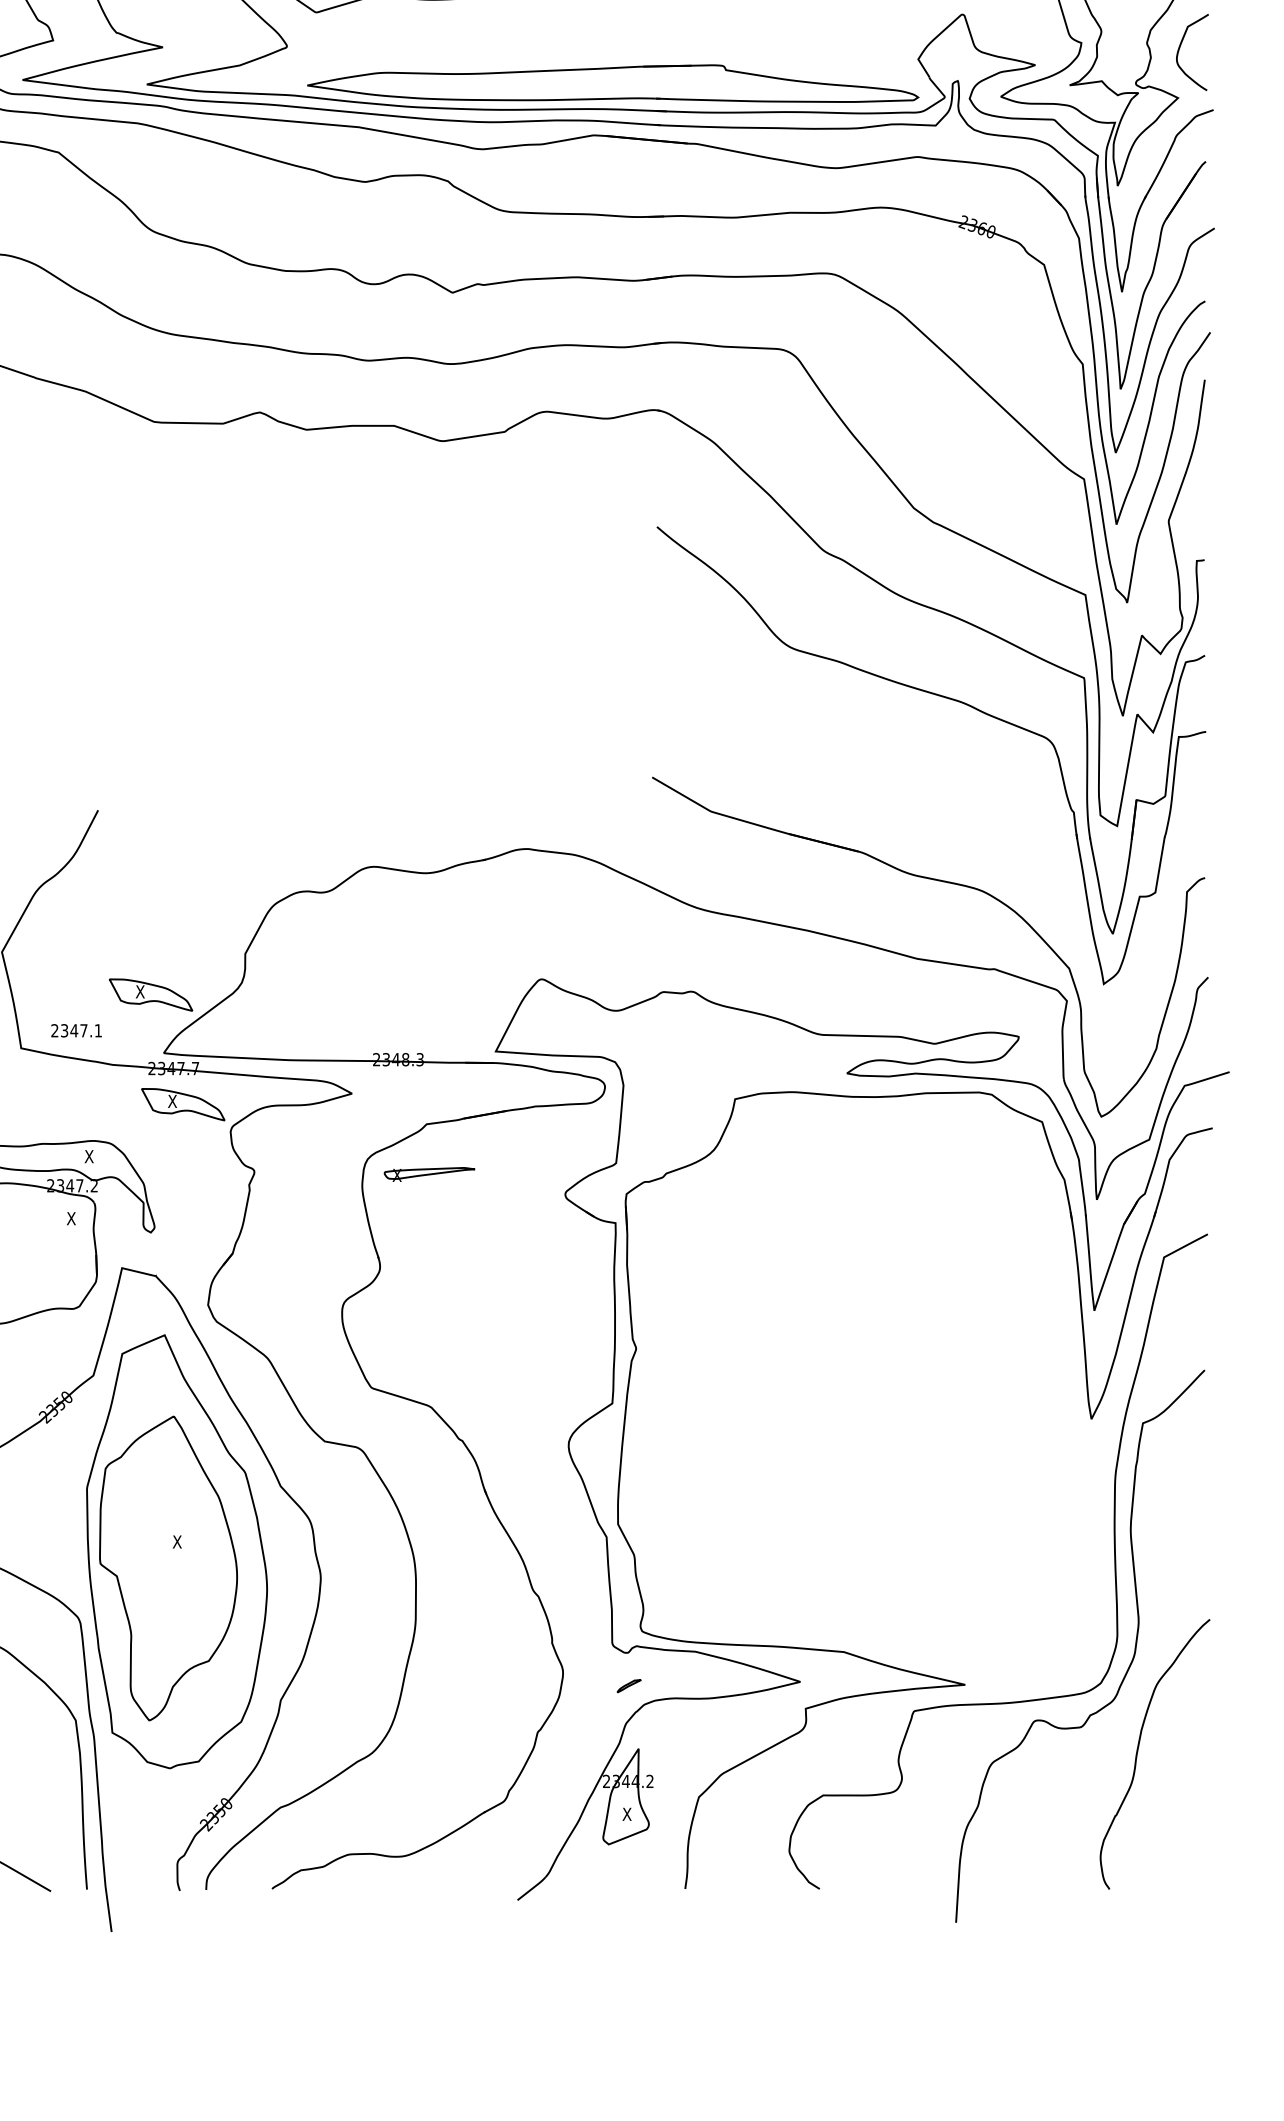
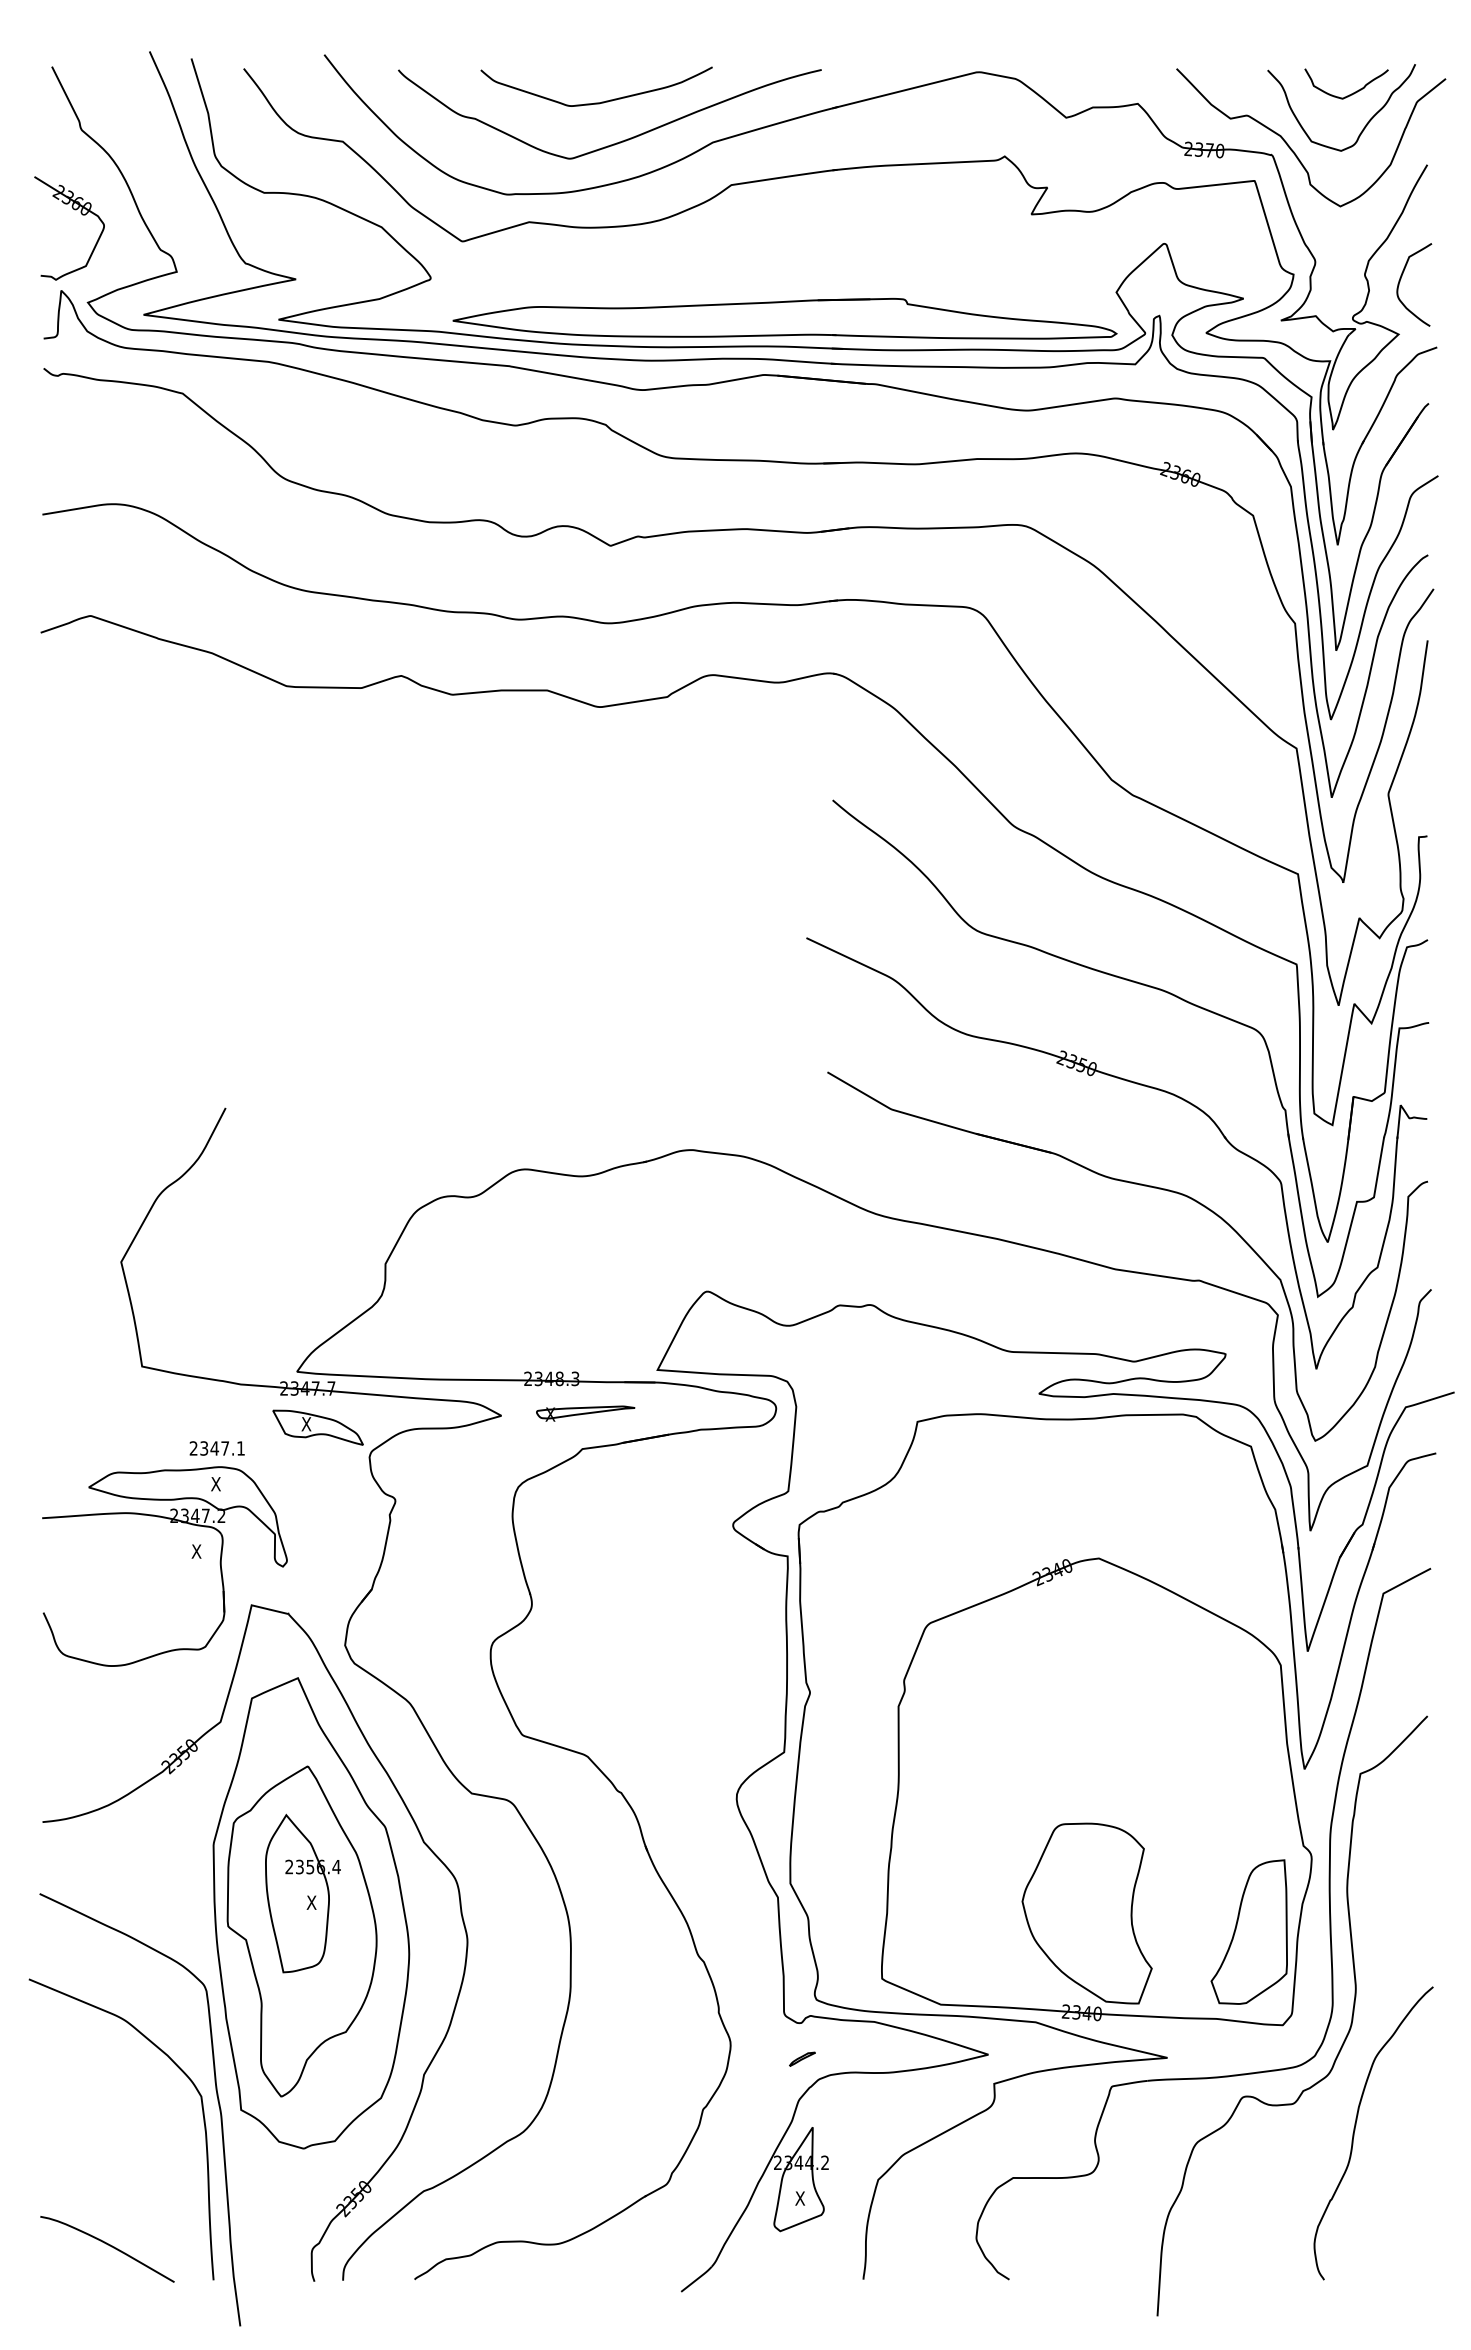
part: (936, 788) -> (1136, 1084), added
part: (150, 994) -> (282, 1308), removed
text: (75, 1030) -> (216, 1448), moved
part: (429, 1174) -> (585, 1413), moved
part: (899, 1439) -> (1096, 1791), added
part: (168, 1533) -> (302, 1893), added

